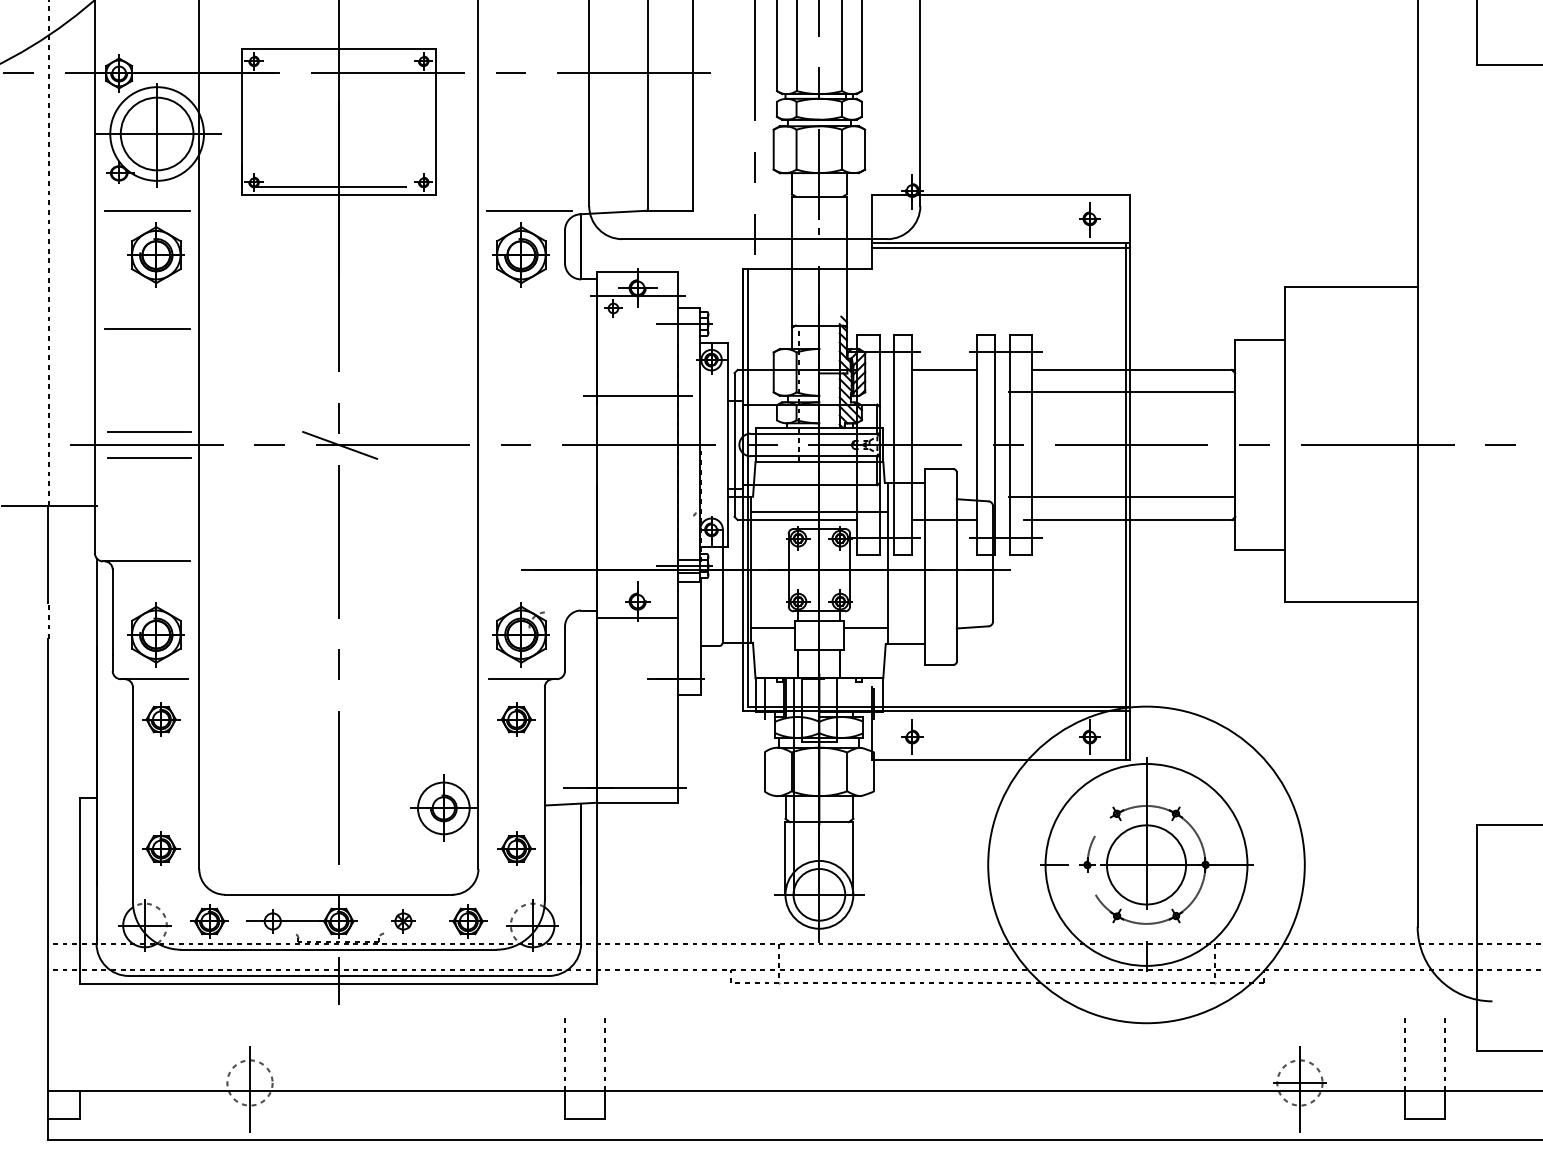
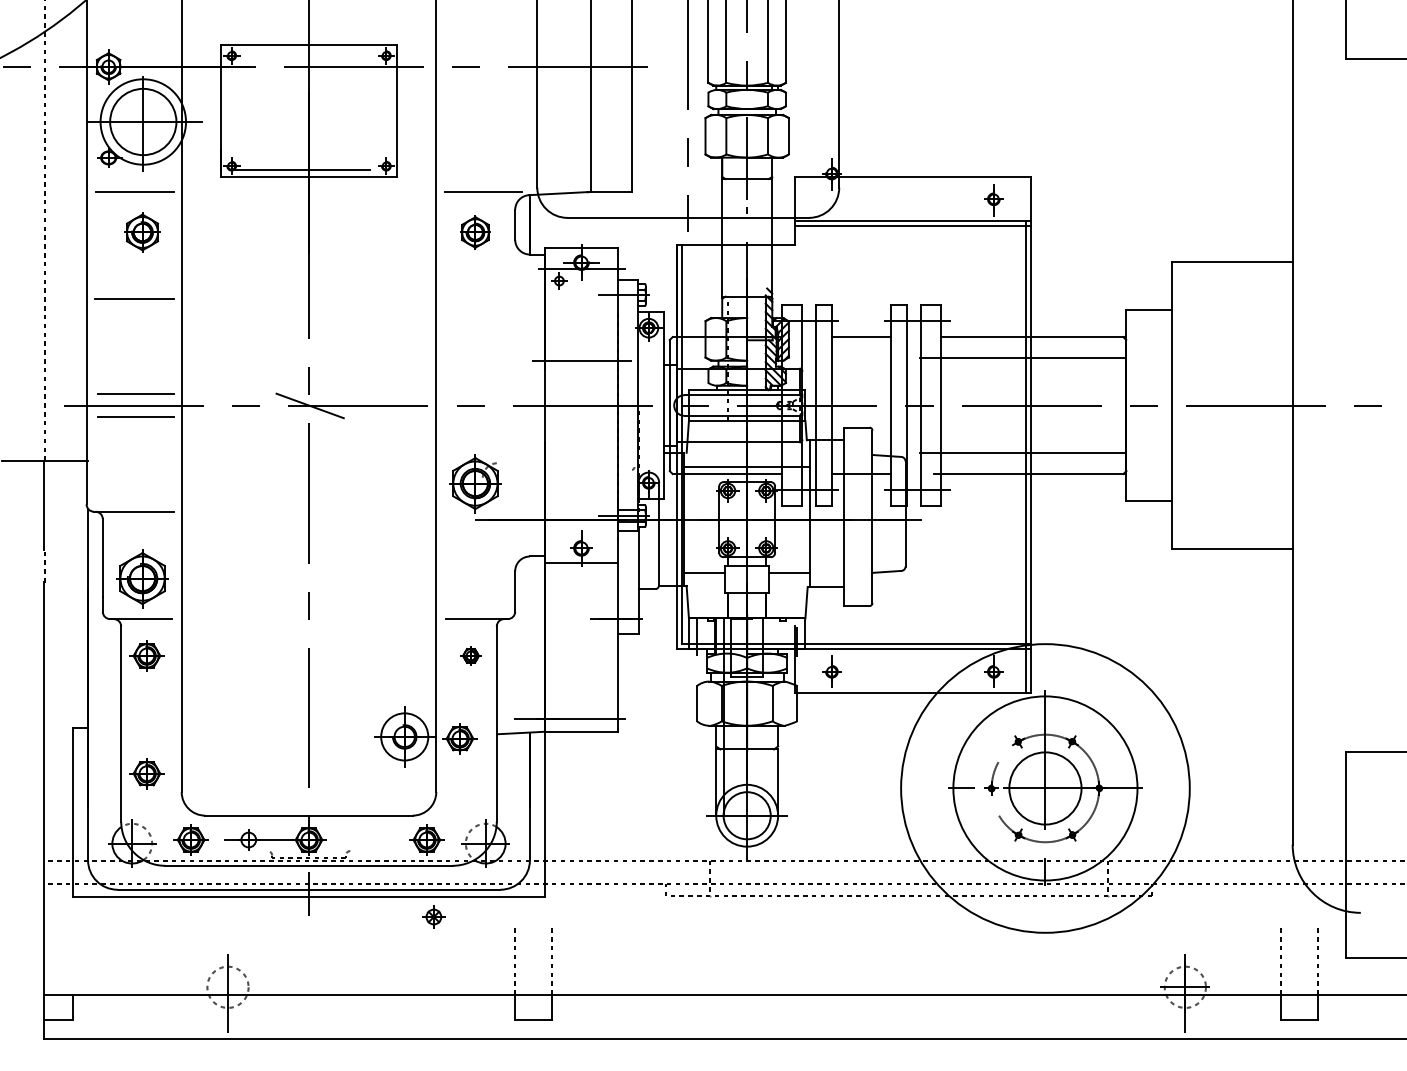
part: (156, 255) -> (142, 232), size x0.7
part: (521, 255) -> (475, 232), size x0.6
part: (521, 634) -> (475, 483), moved
part: (515, 719) -> (470, 655), size x0.6
part: (515, 848) -> (459, 738), moved
part: (403, 920) -> (433, 916), moved

